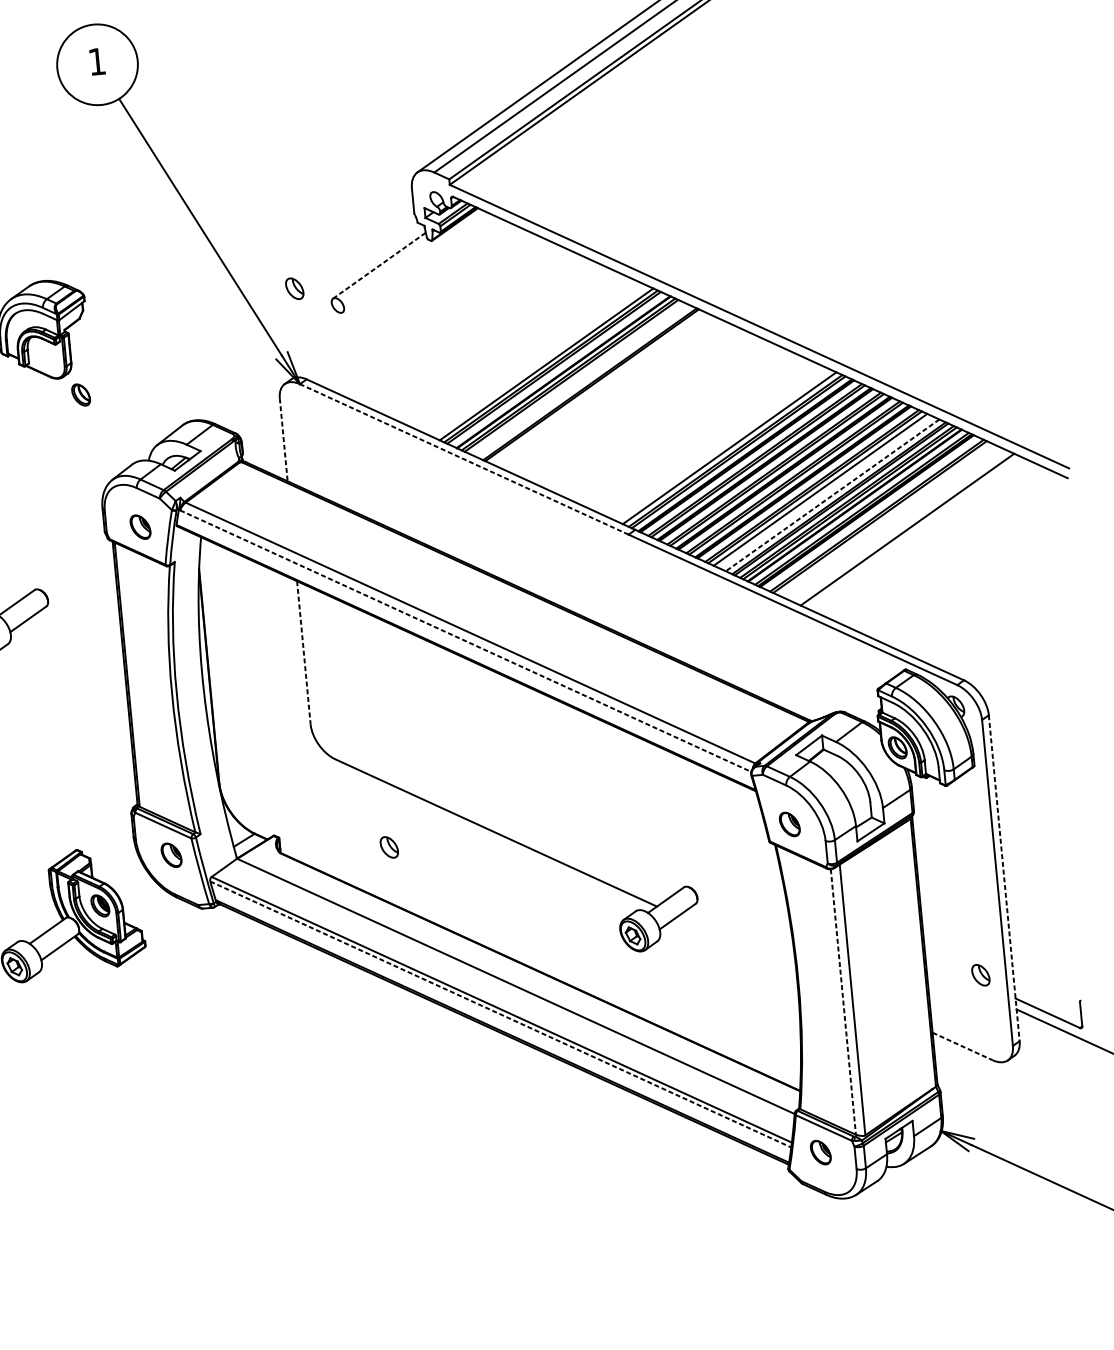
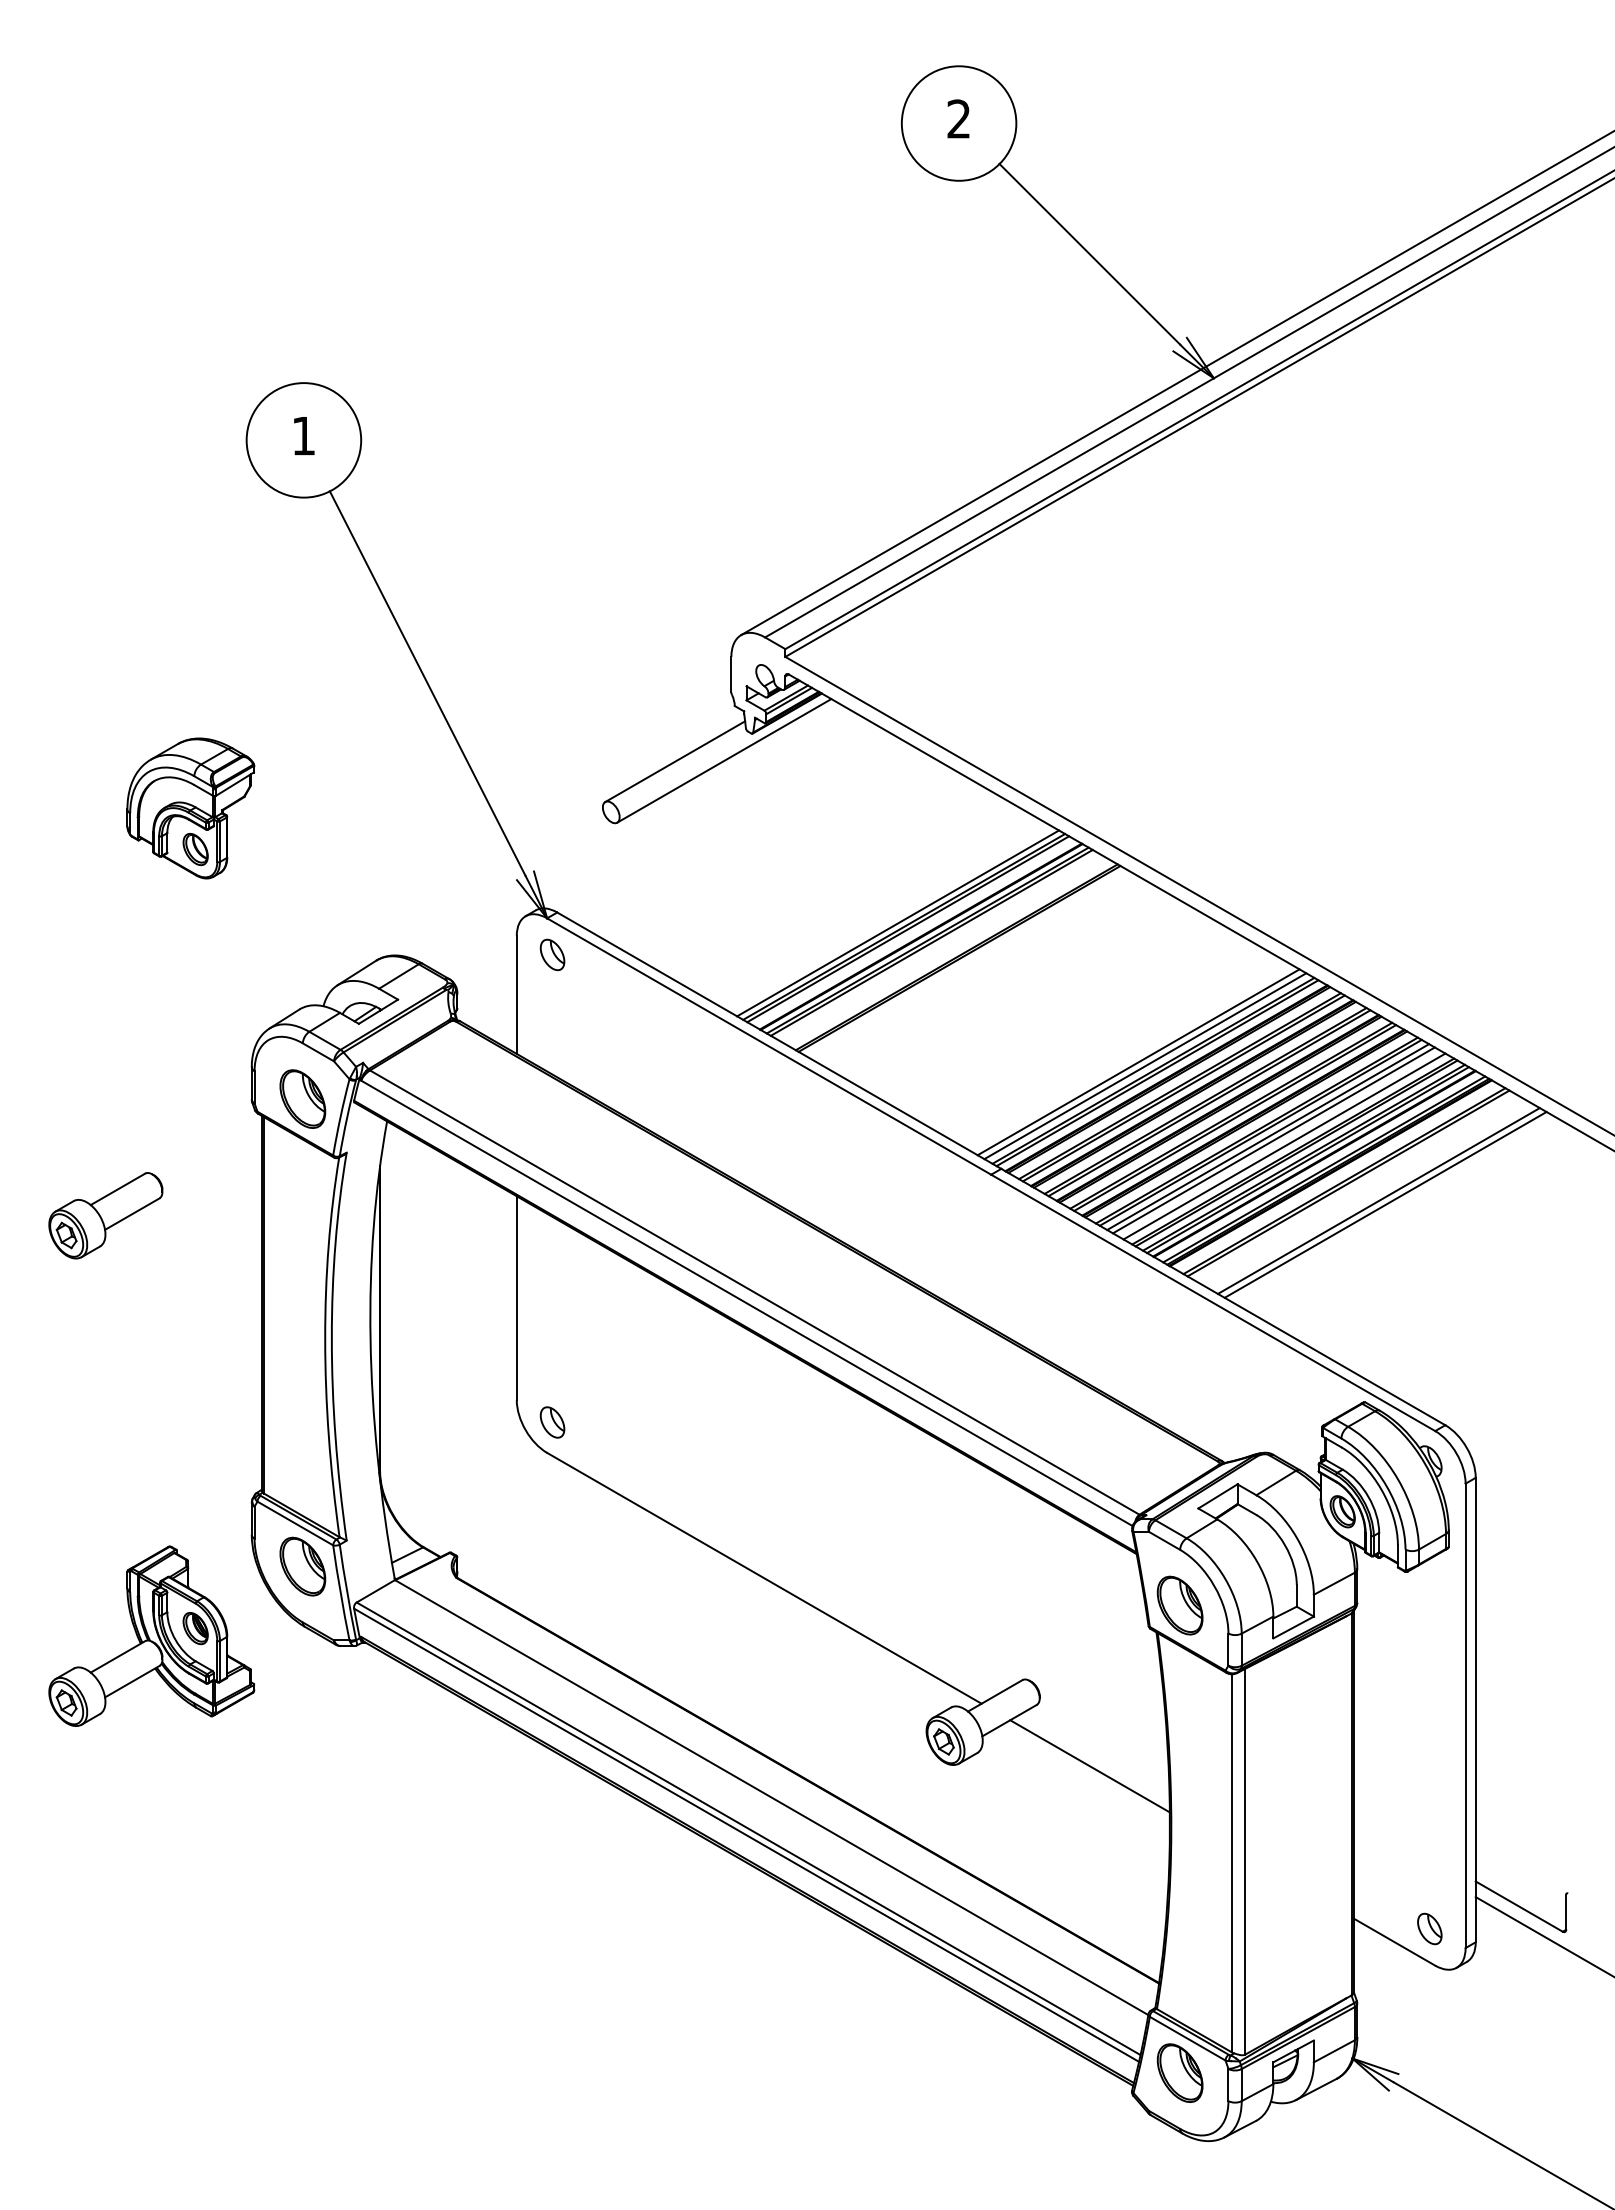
line: (413, 261) -> (724, 760), added
line: (379, 265) -> (675, 761), dashed -> solid
part: (294, 288) -> (552, 954), moved
part: (81, 395) -> (195, 849), moved
line: (283, 440) -> (516, 995), dashed -> solid
line: (724, 446) -> (1138, 1062), added
line: (463, 459) -> (768, 1046), dashed -> solid
line: (824, 491) -> (1273, 1140), added
line: (832, 495) -> (1284, 1146), dashed -> solid
part: (140, 526) -> (302, 1098), size x1.67
line: (902, 527) -> (1378, 1200), added
line: (466, 641) -> (747, 1303), dashed -> solid
line: (303, 653) -> (516, 1298), dashed -> solid
part: (789, 824) -> (1179, 1605), size x1.67
part: (389, 847) -> (552, 1422), moved
part: (171, 855) -> (302, 1566), size x1.67
line: (1004, 878) -> (1475, 1710), dashed -> solid
line: (736, 943) -> (1089, 1766), added
part: (980, 974) -> (1429, 1928), moved
line: (843, 1002) -> (1232, 1863), dashed -> solid
line: (501, 1014) -> (747, 1835), dashed -> solid
line: (962, 1046) -> (1394, 1942), dashed -> solid
part: (820, 1152) -> (1179, 2072), size x1.67

